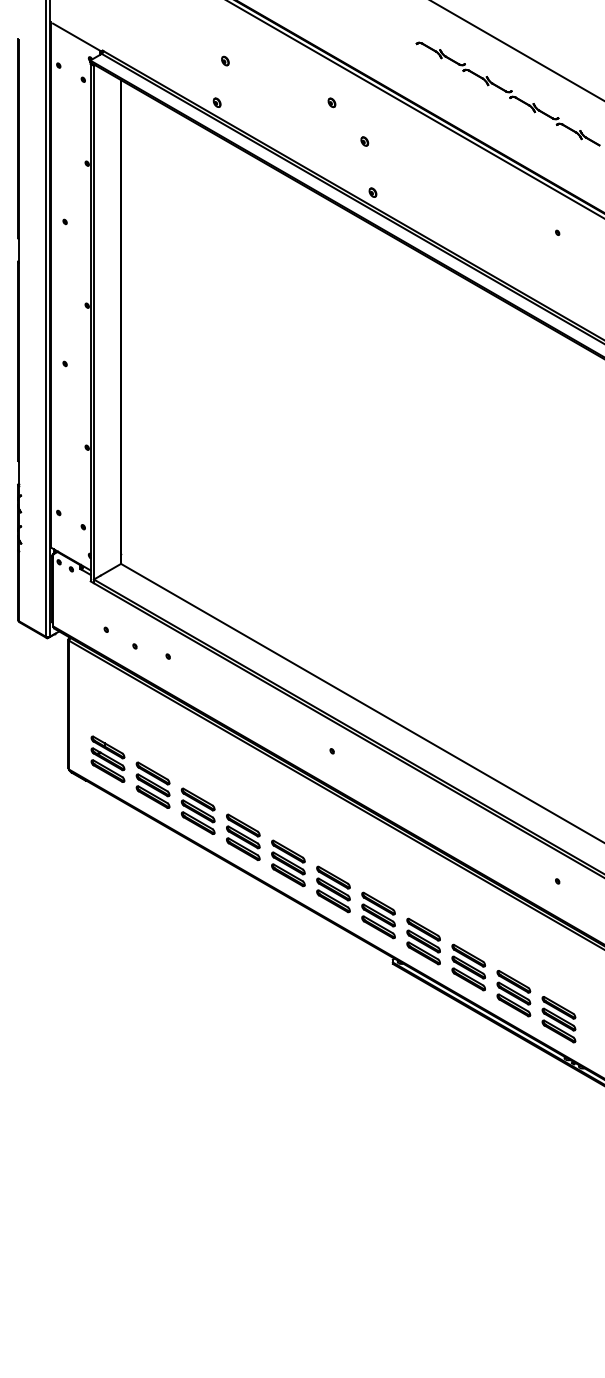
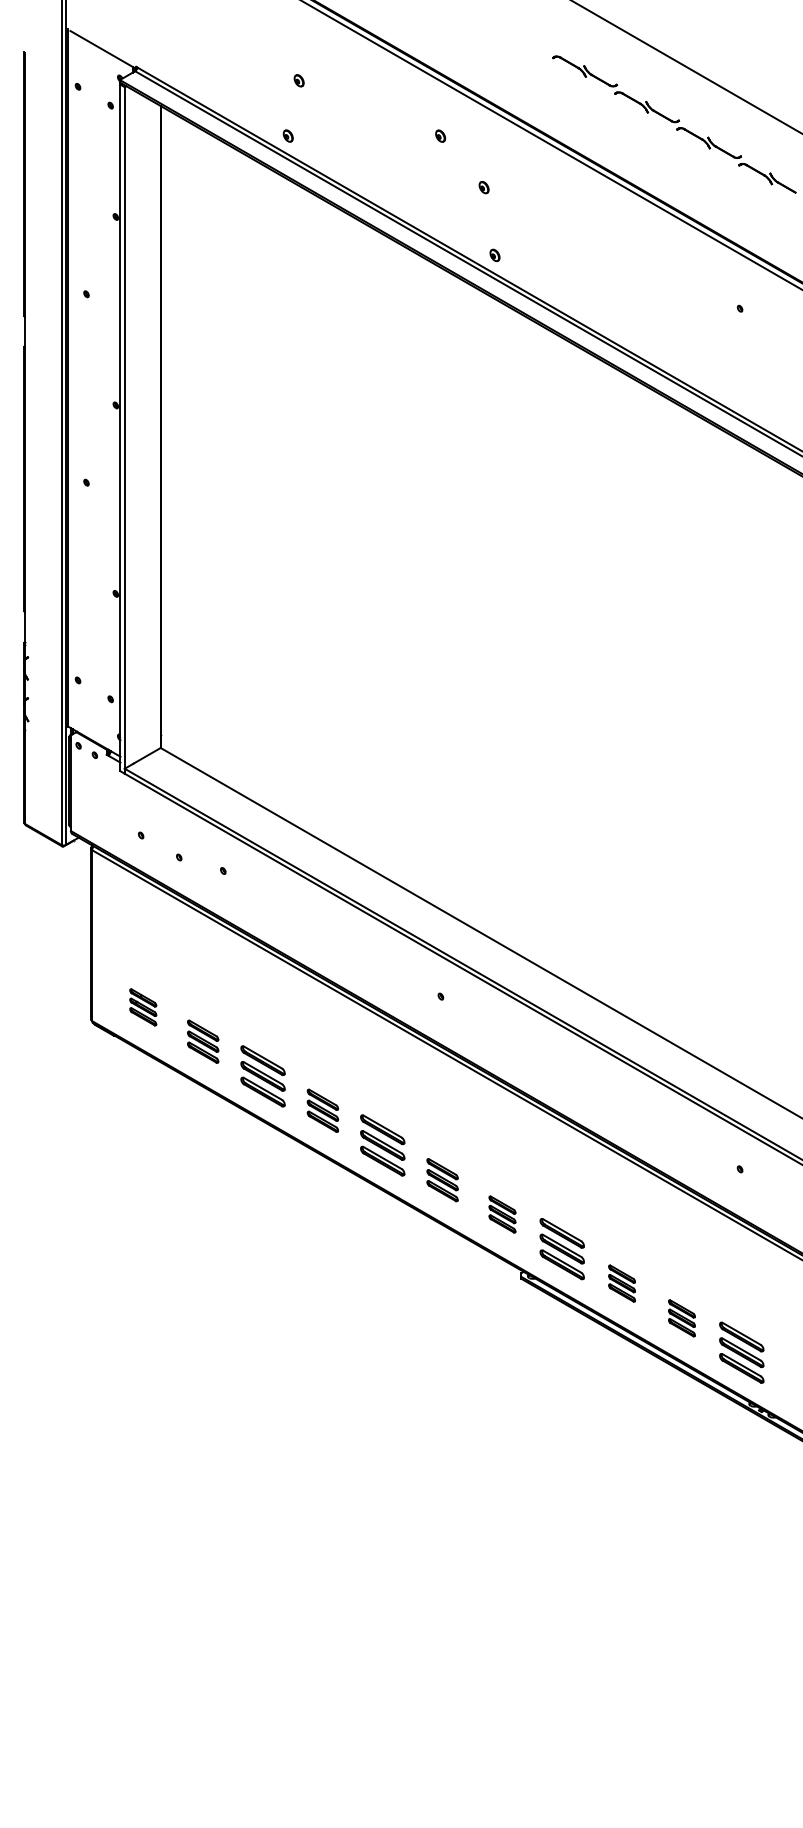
part: (107, 759) -> (142, 1007), size x0.6
part: (152, 785) -> (202, 1041), size x0.7
part: (242, 837) -> (322, 1110), size x0.7
part: (333, 889) -> (442, 1180), size x0.7
part: (378, 915) -> (502, 1214), size x0.6
part: (468, 967) -> (621, 1283), size x0.6
part: (513, 993) -> (681, 1318), size x0.6

